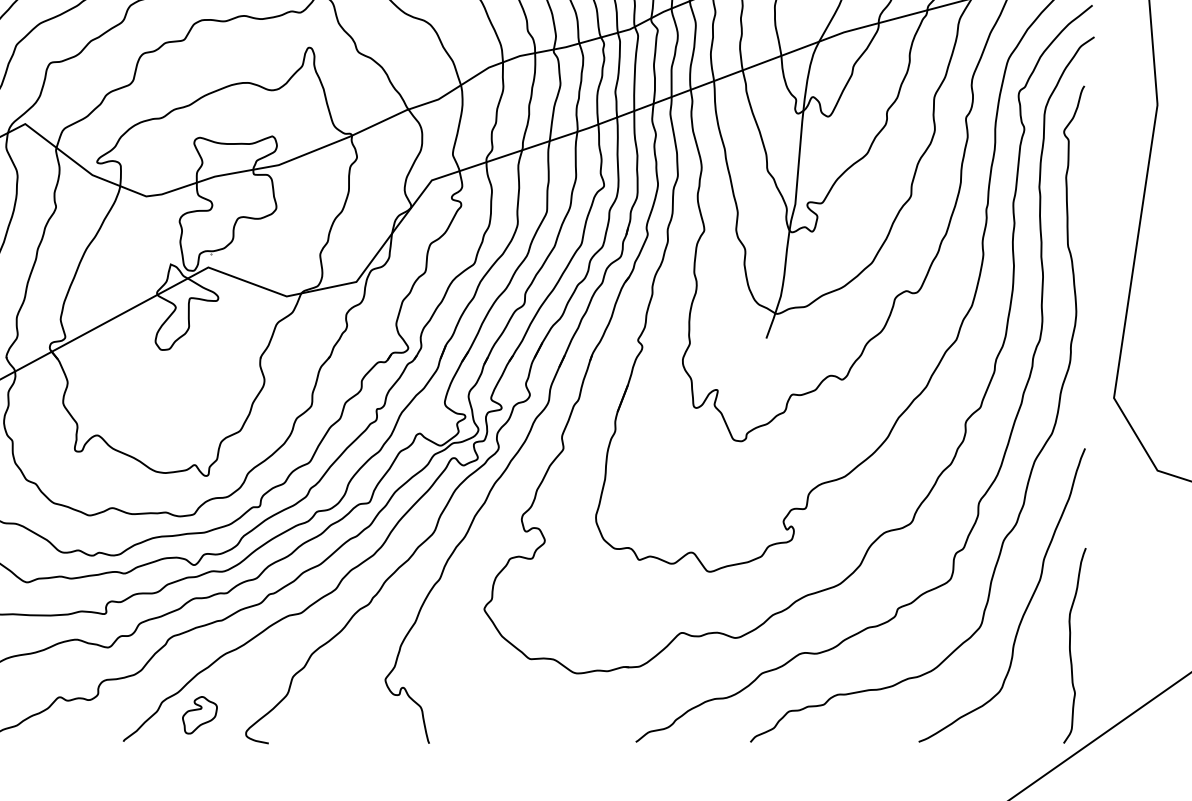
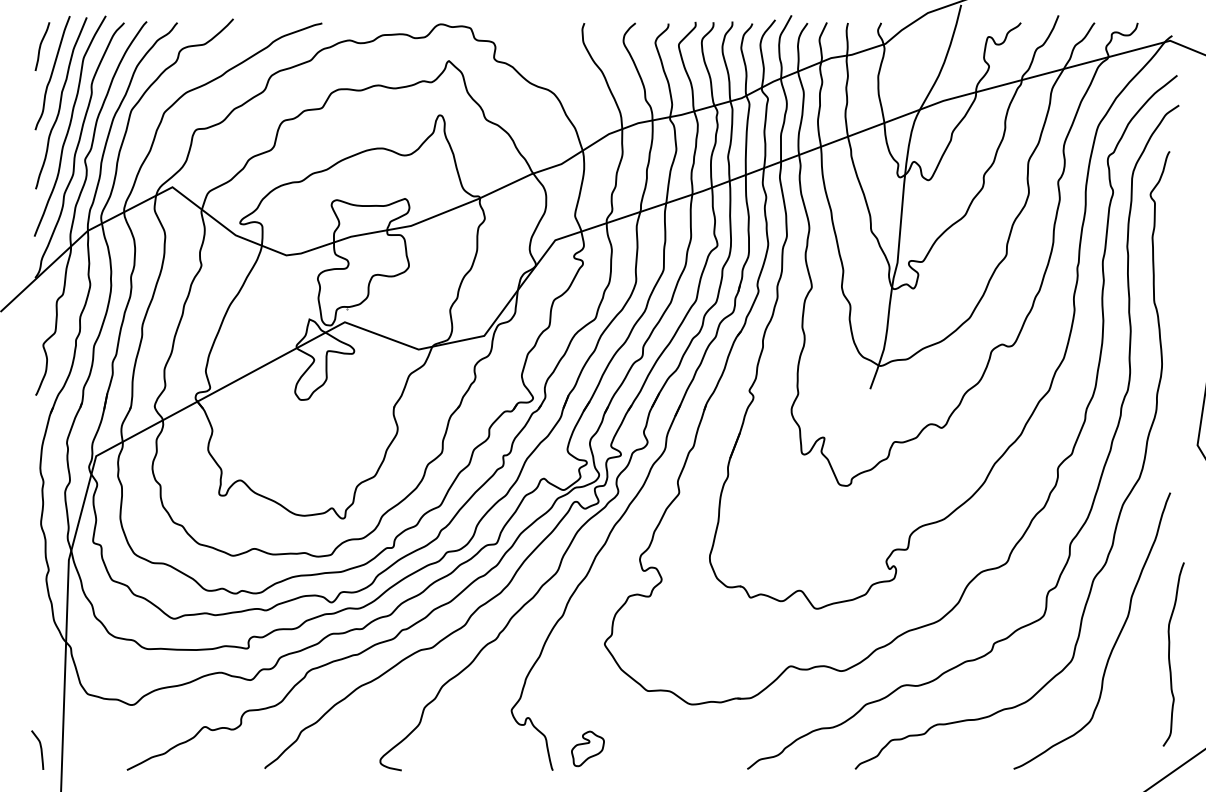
curve: (1070, 645) -> (1169, 654), moved
part: (199, 714) -> (587, 748), moved

